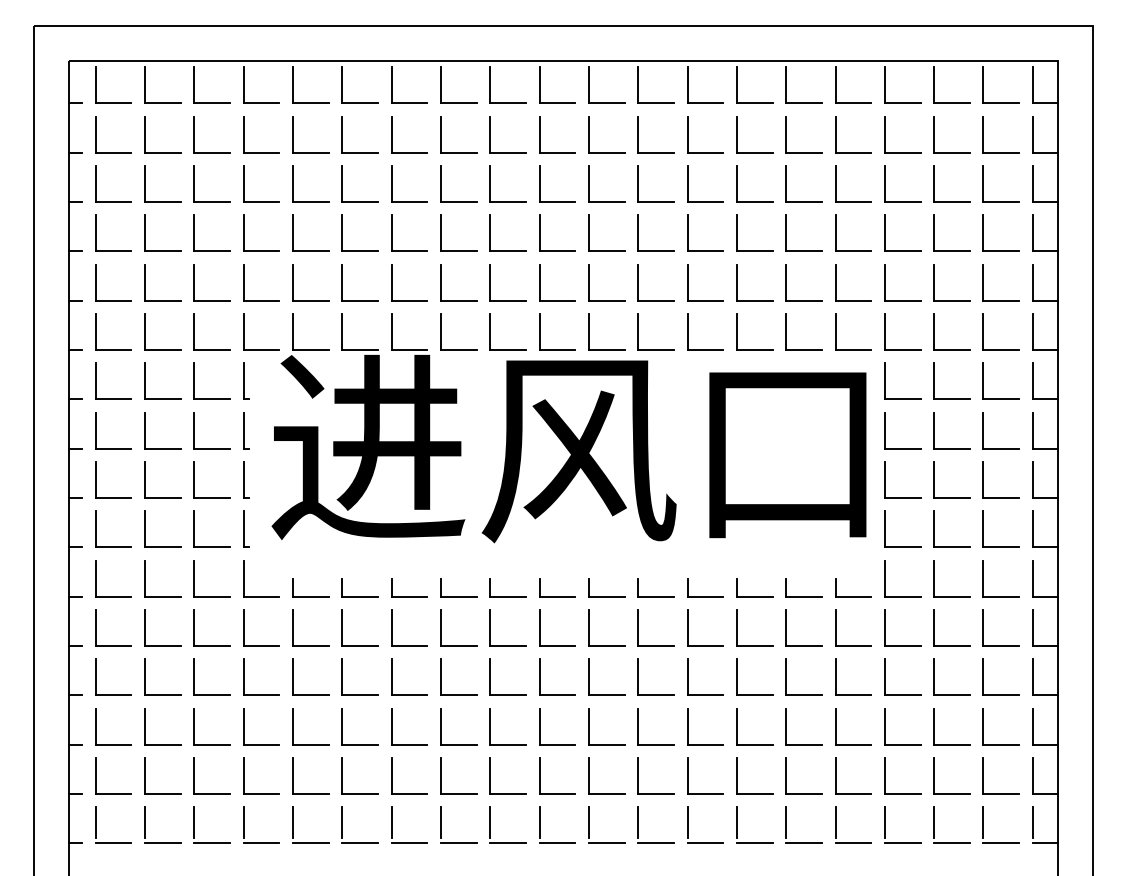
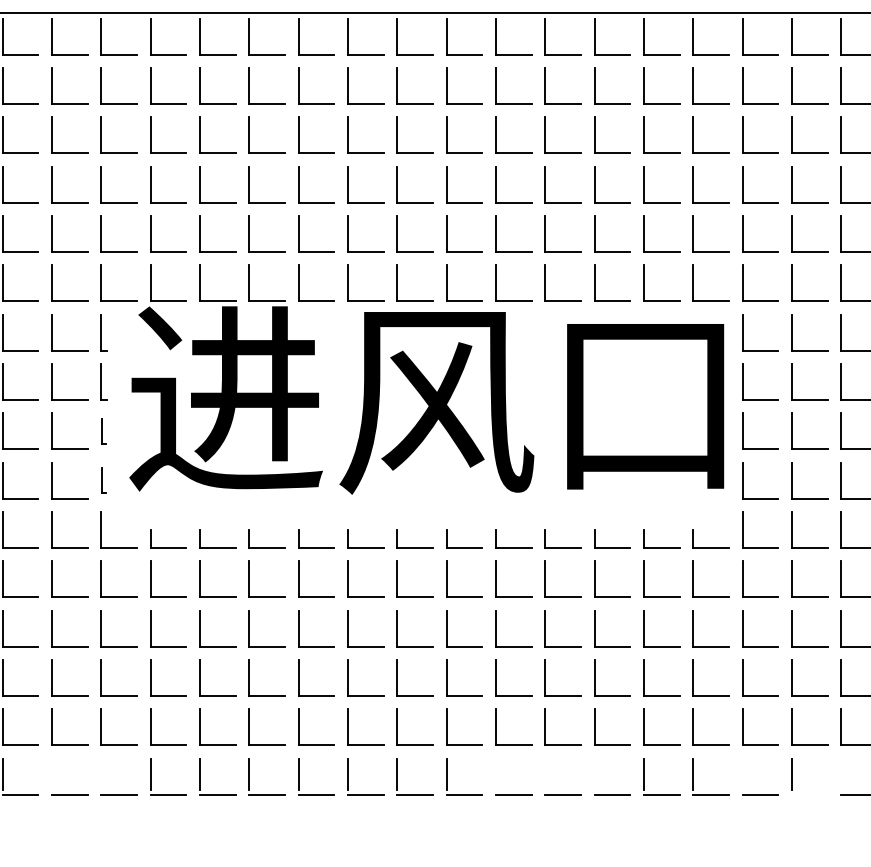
part: (246, 479) -> (104, 430), size x0.7
part: (246, 528) -> (104, 479), size x0.7
line: (194, 822) -> (52, 773), removed
line: (243, 822) -> (101, 773), removed
line: (638, 822) -> (496, 773), removed
line: (687, 822) -> (545, 773), removed
line: (736, 822) -> (594, 773), removed
line: (884, 822) -> (742, 773), removed
line: (983, 822) -> (841, 773), removed
line: (952, 843) -> (810, 794), removed

